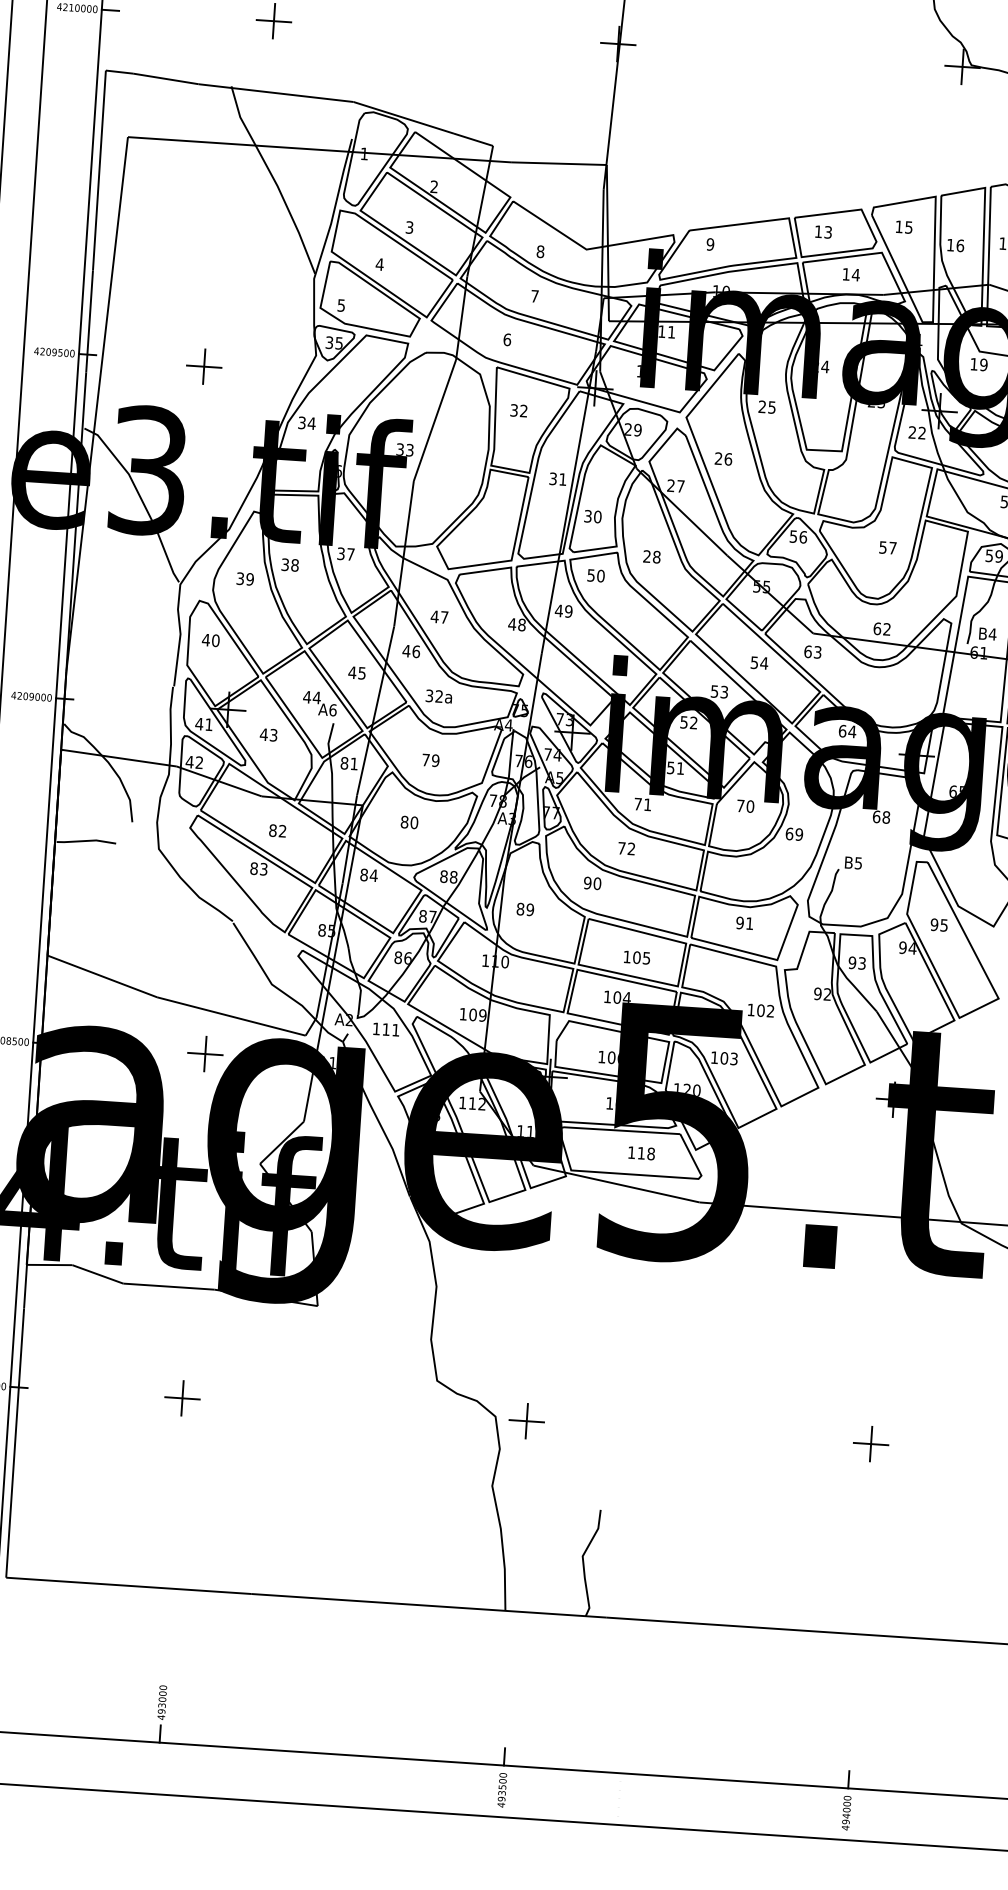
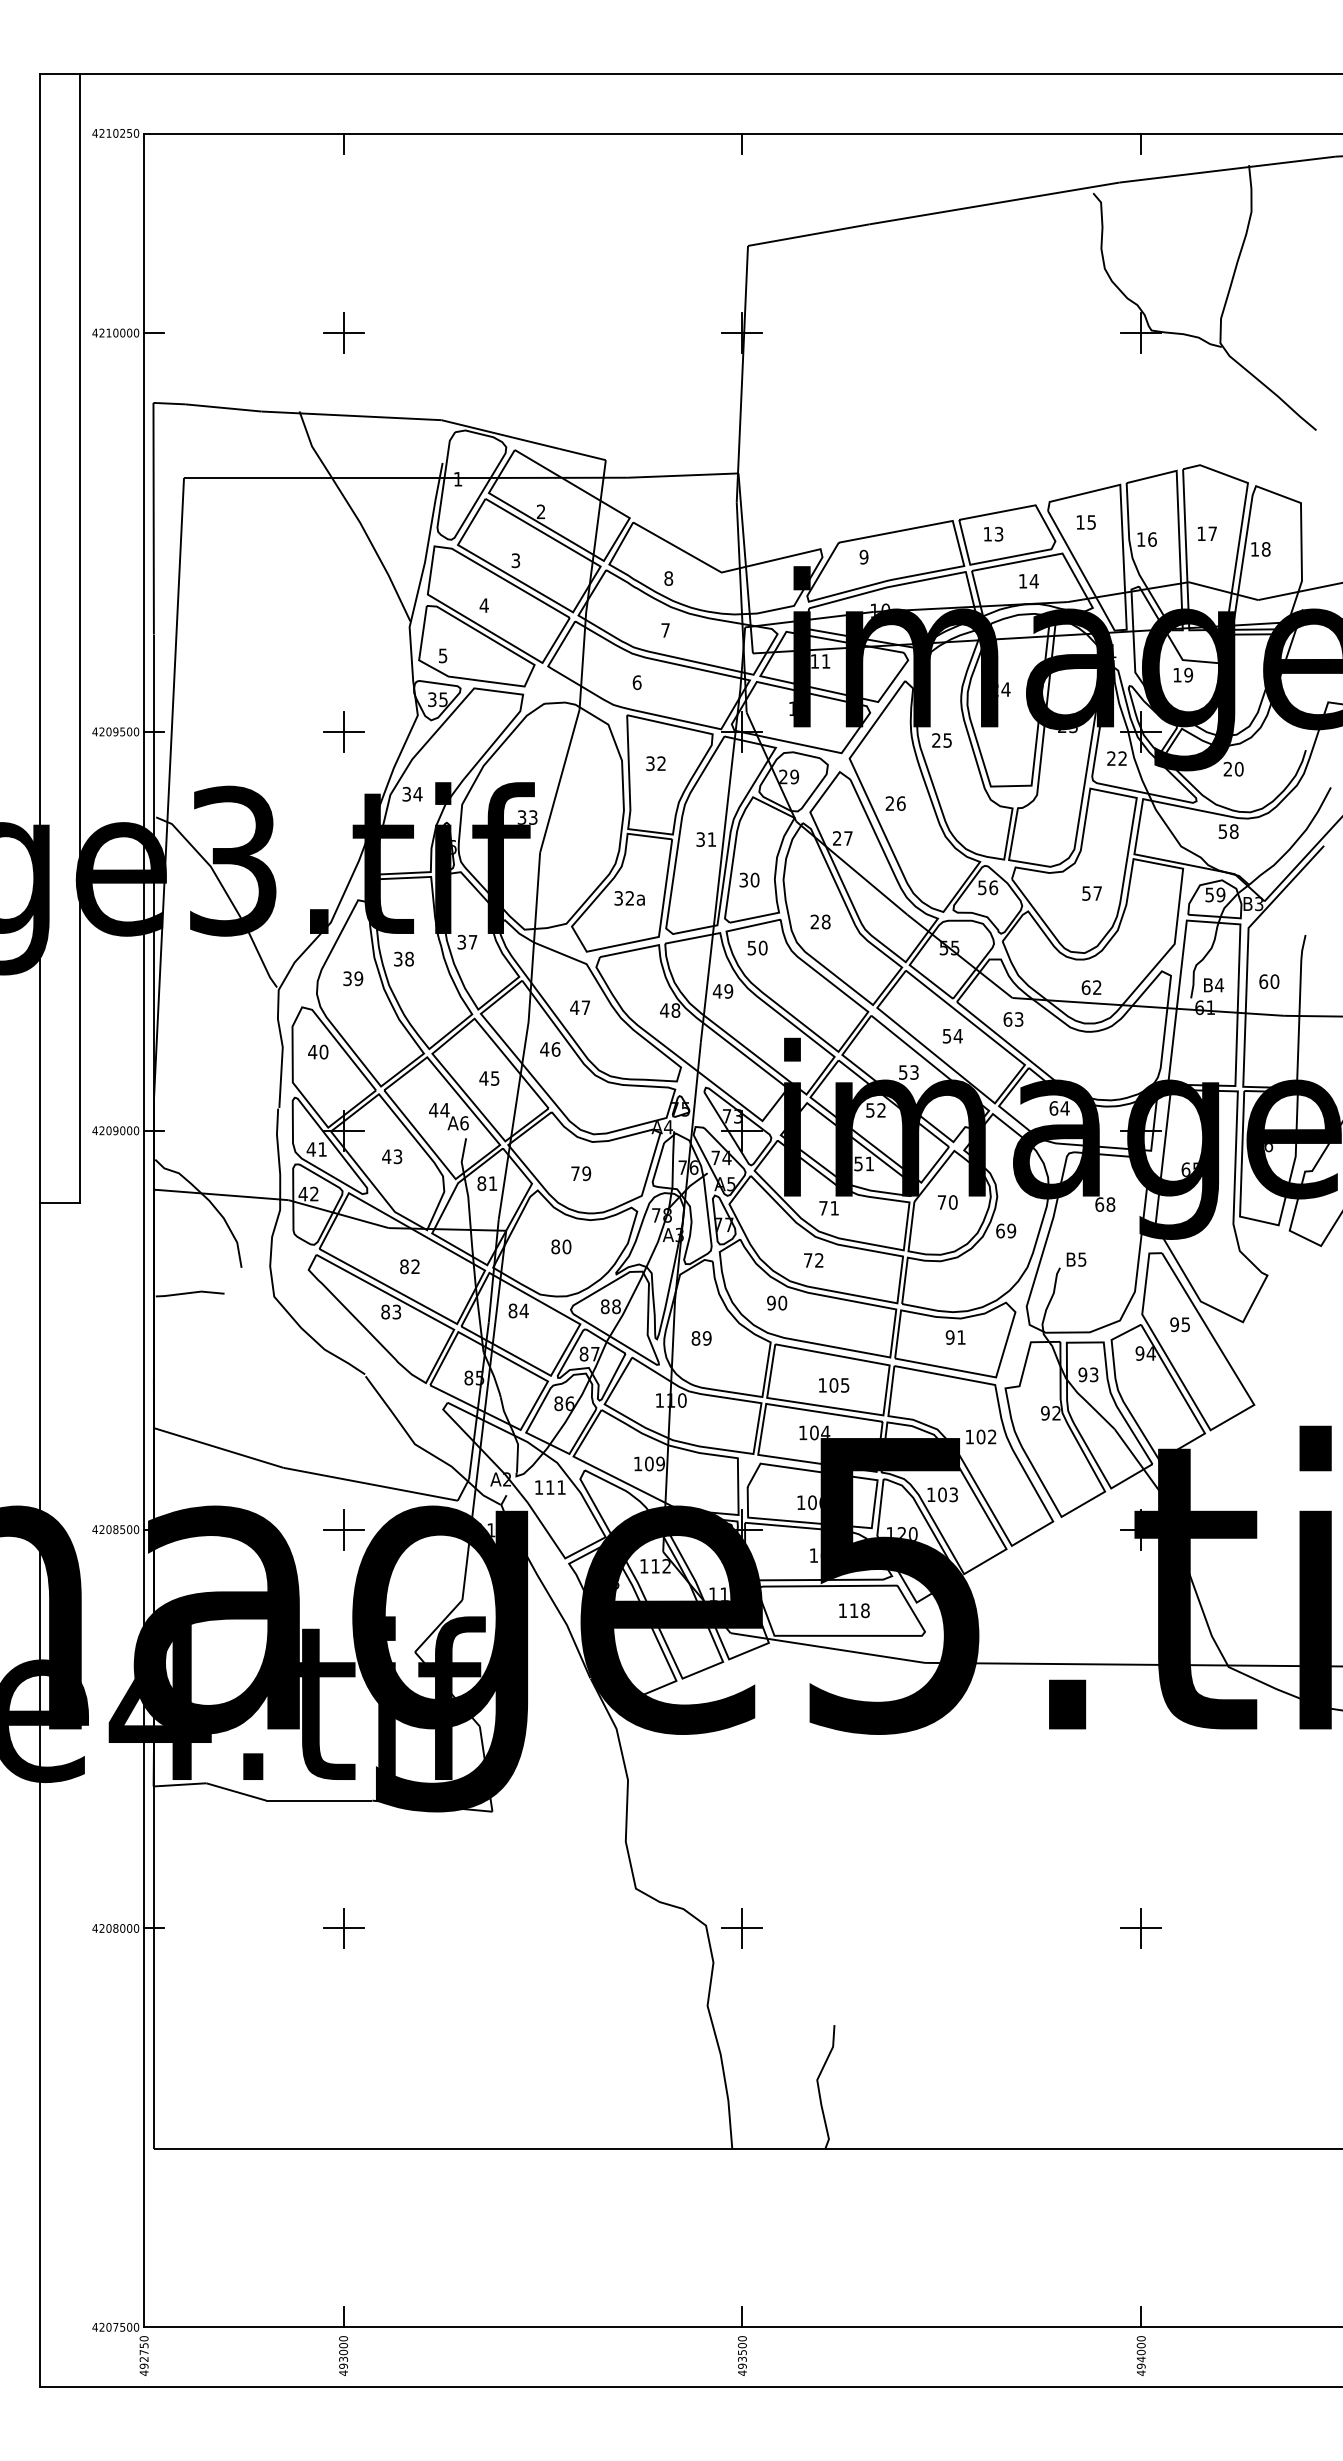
part: (204, 366) -> (343, 731), moved
text: (438, 696) -> (629, 898), moved
text: (162, 1702) -> (343, 2355), moved

